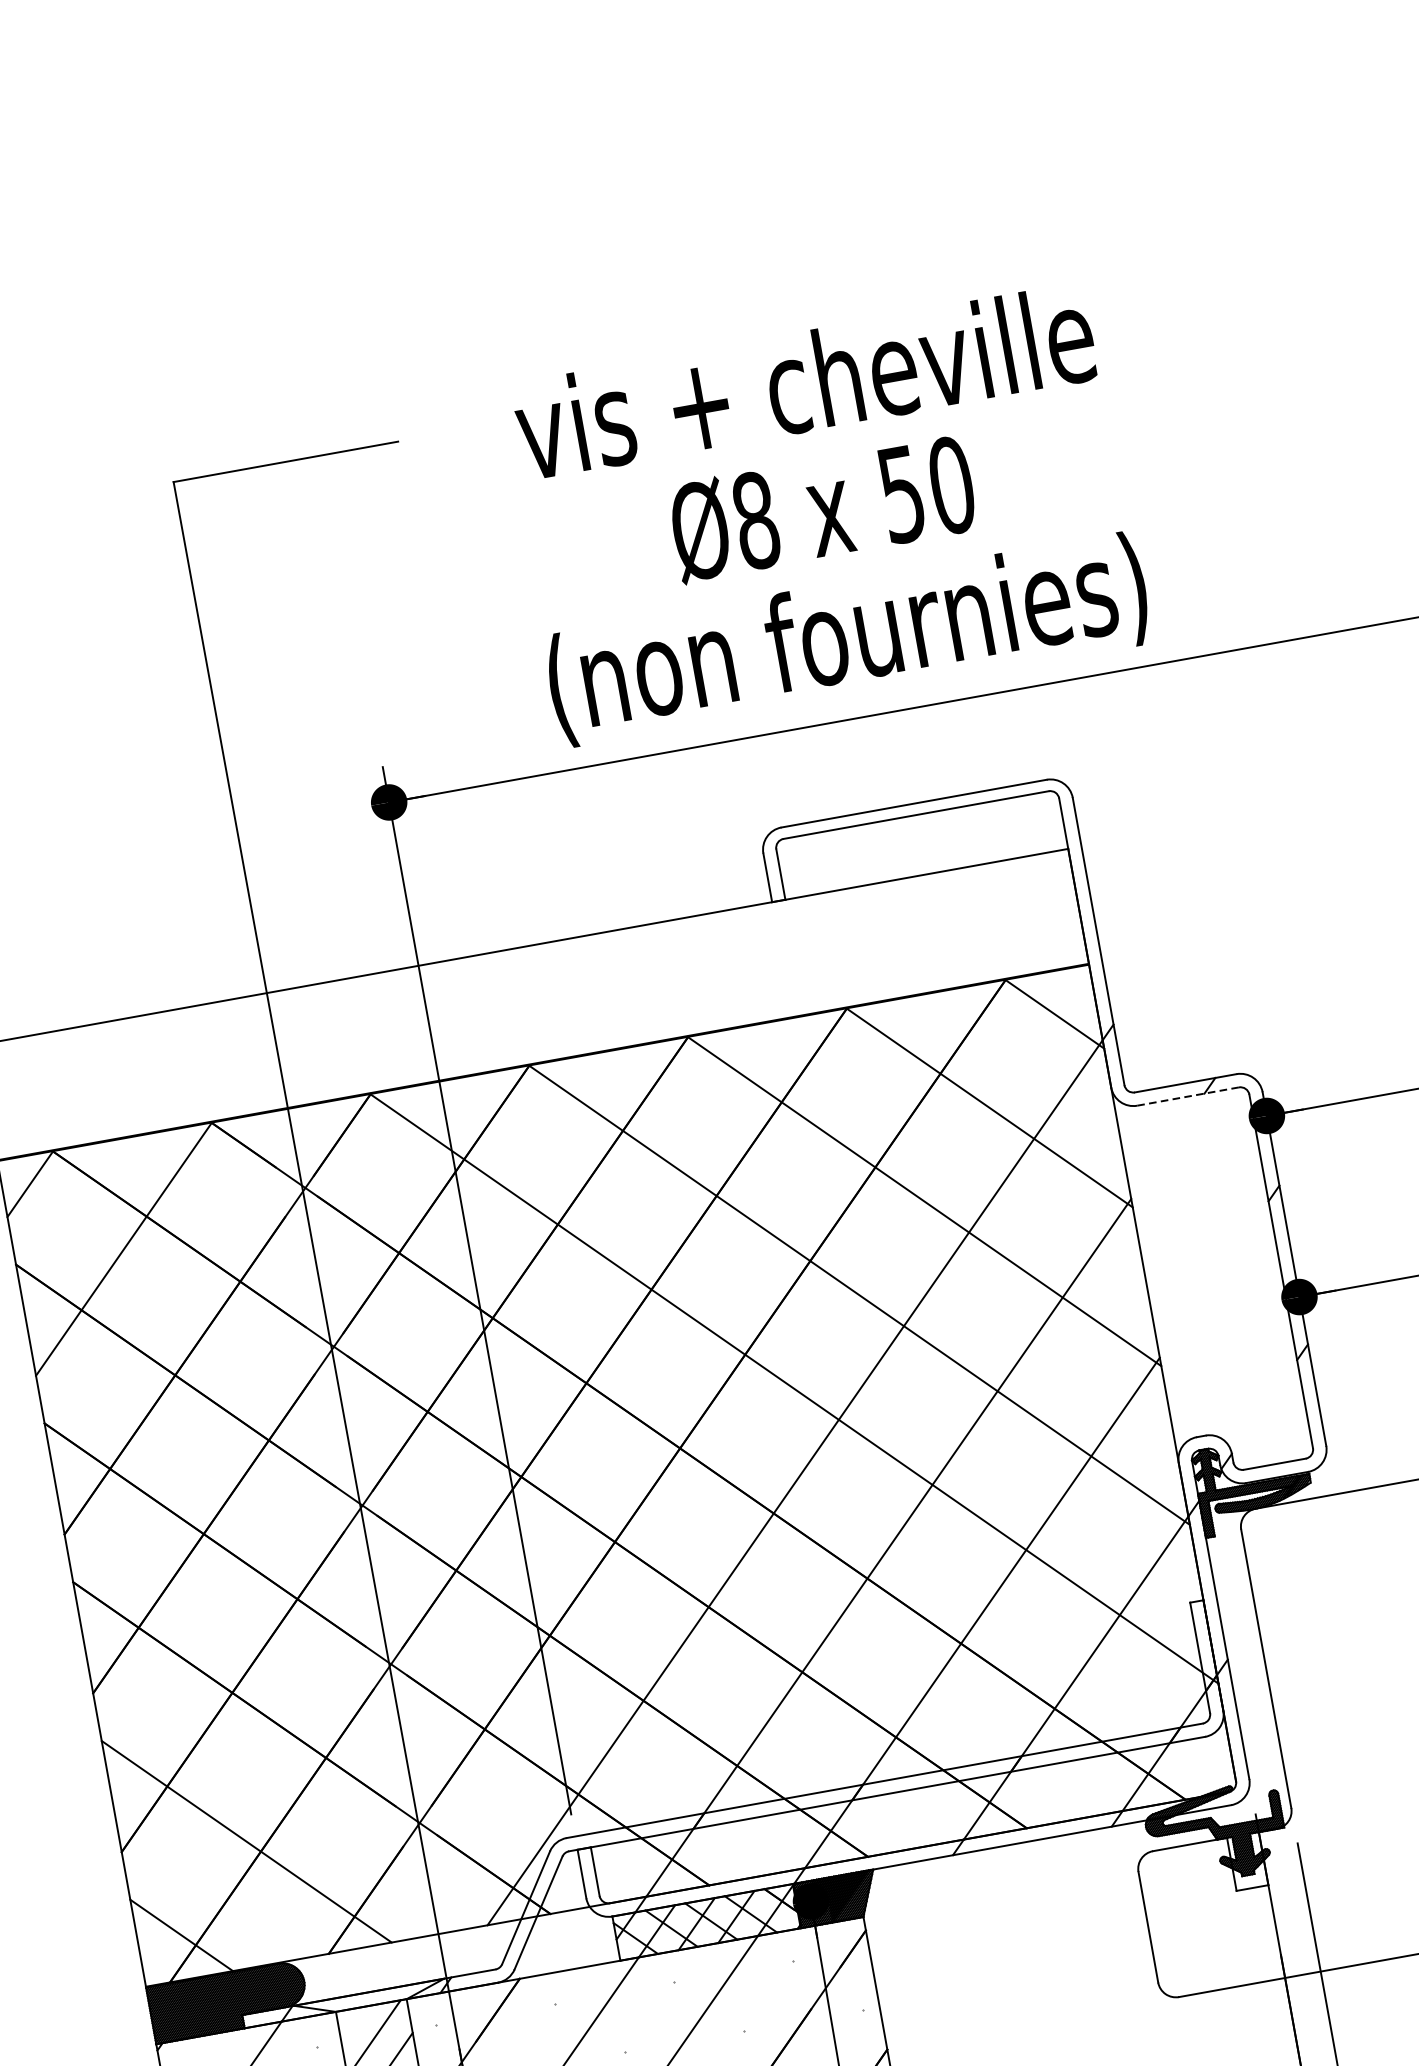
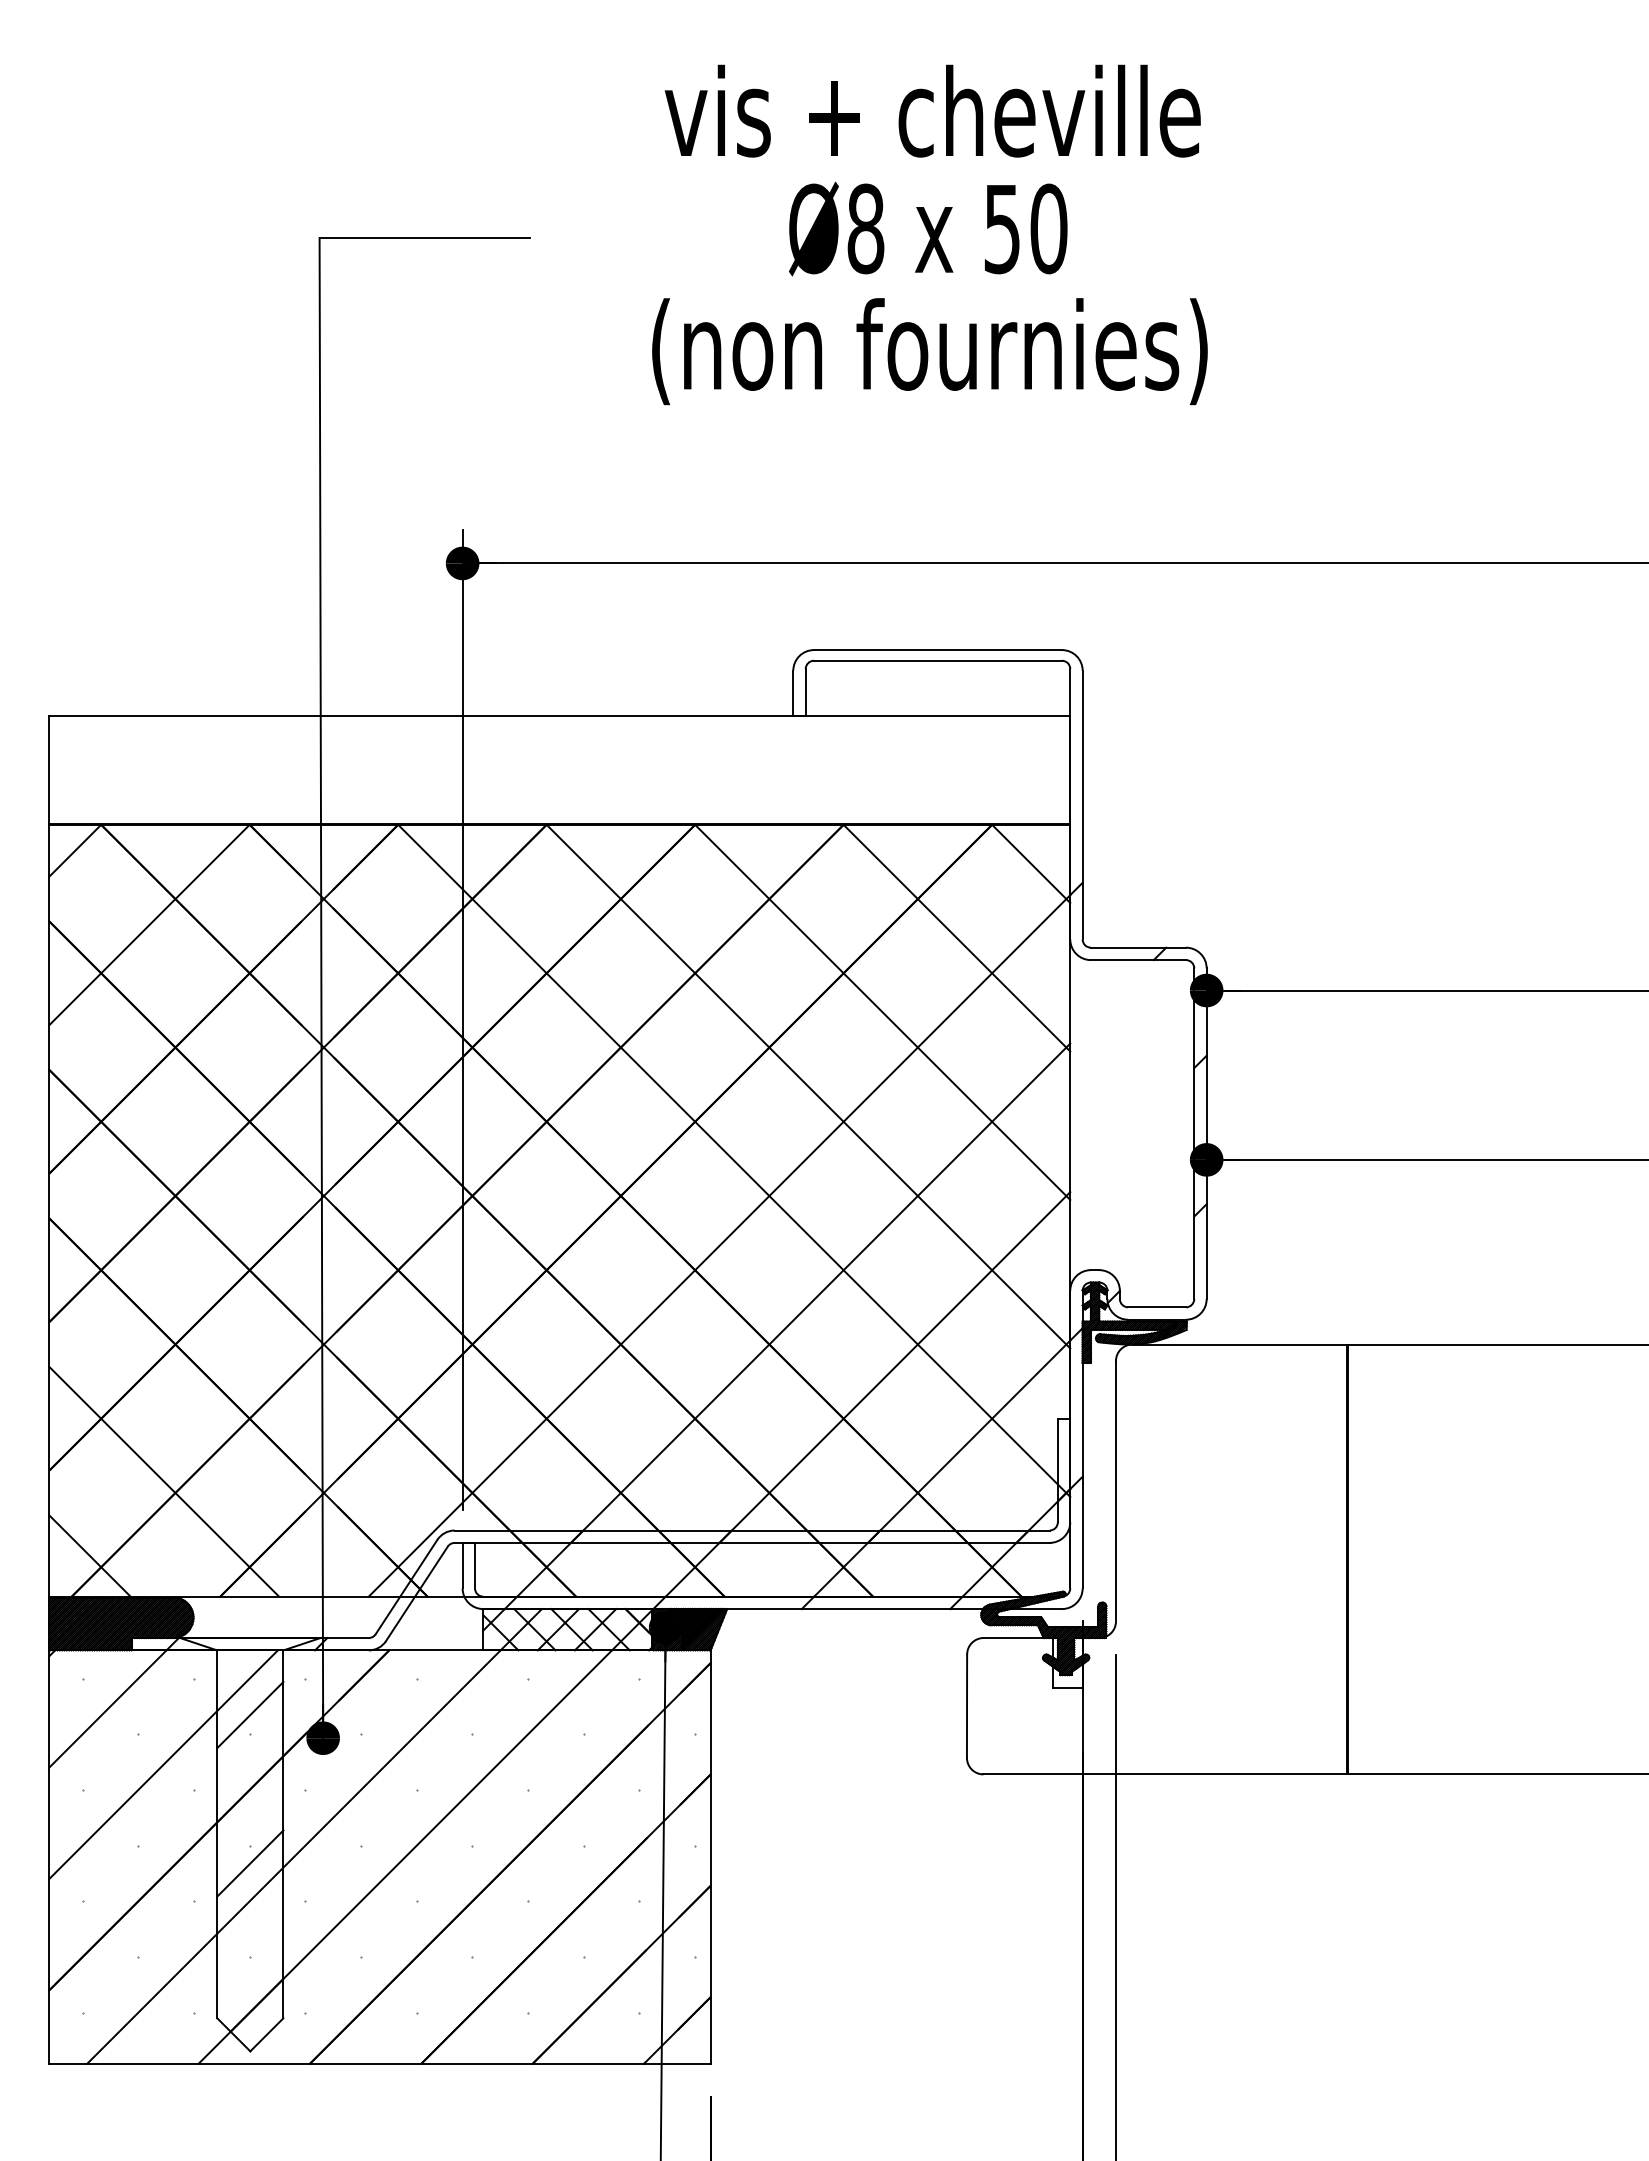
text: (825, 514) -> (929, 234), moved
line: (1188, 1096) -> (1138, 960), dashed -> solid

